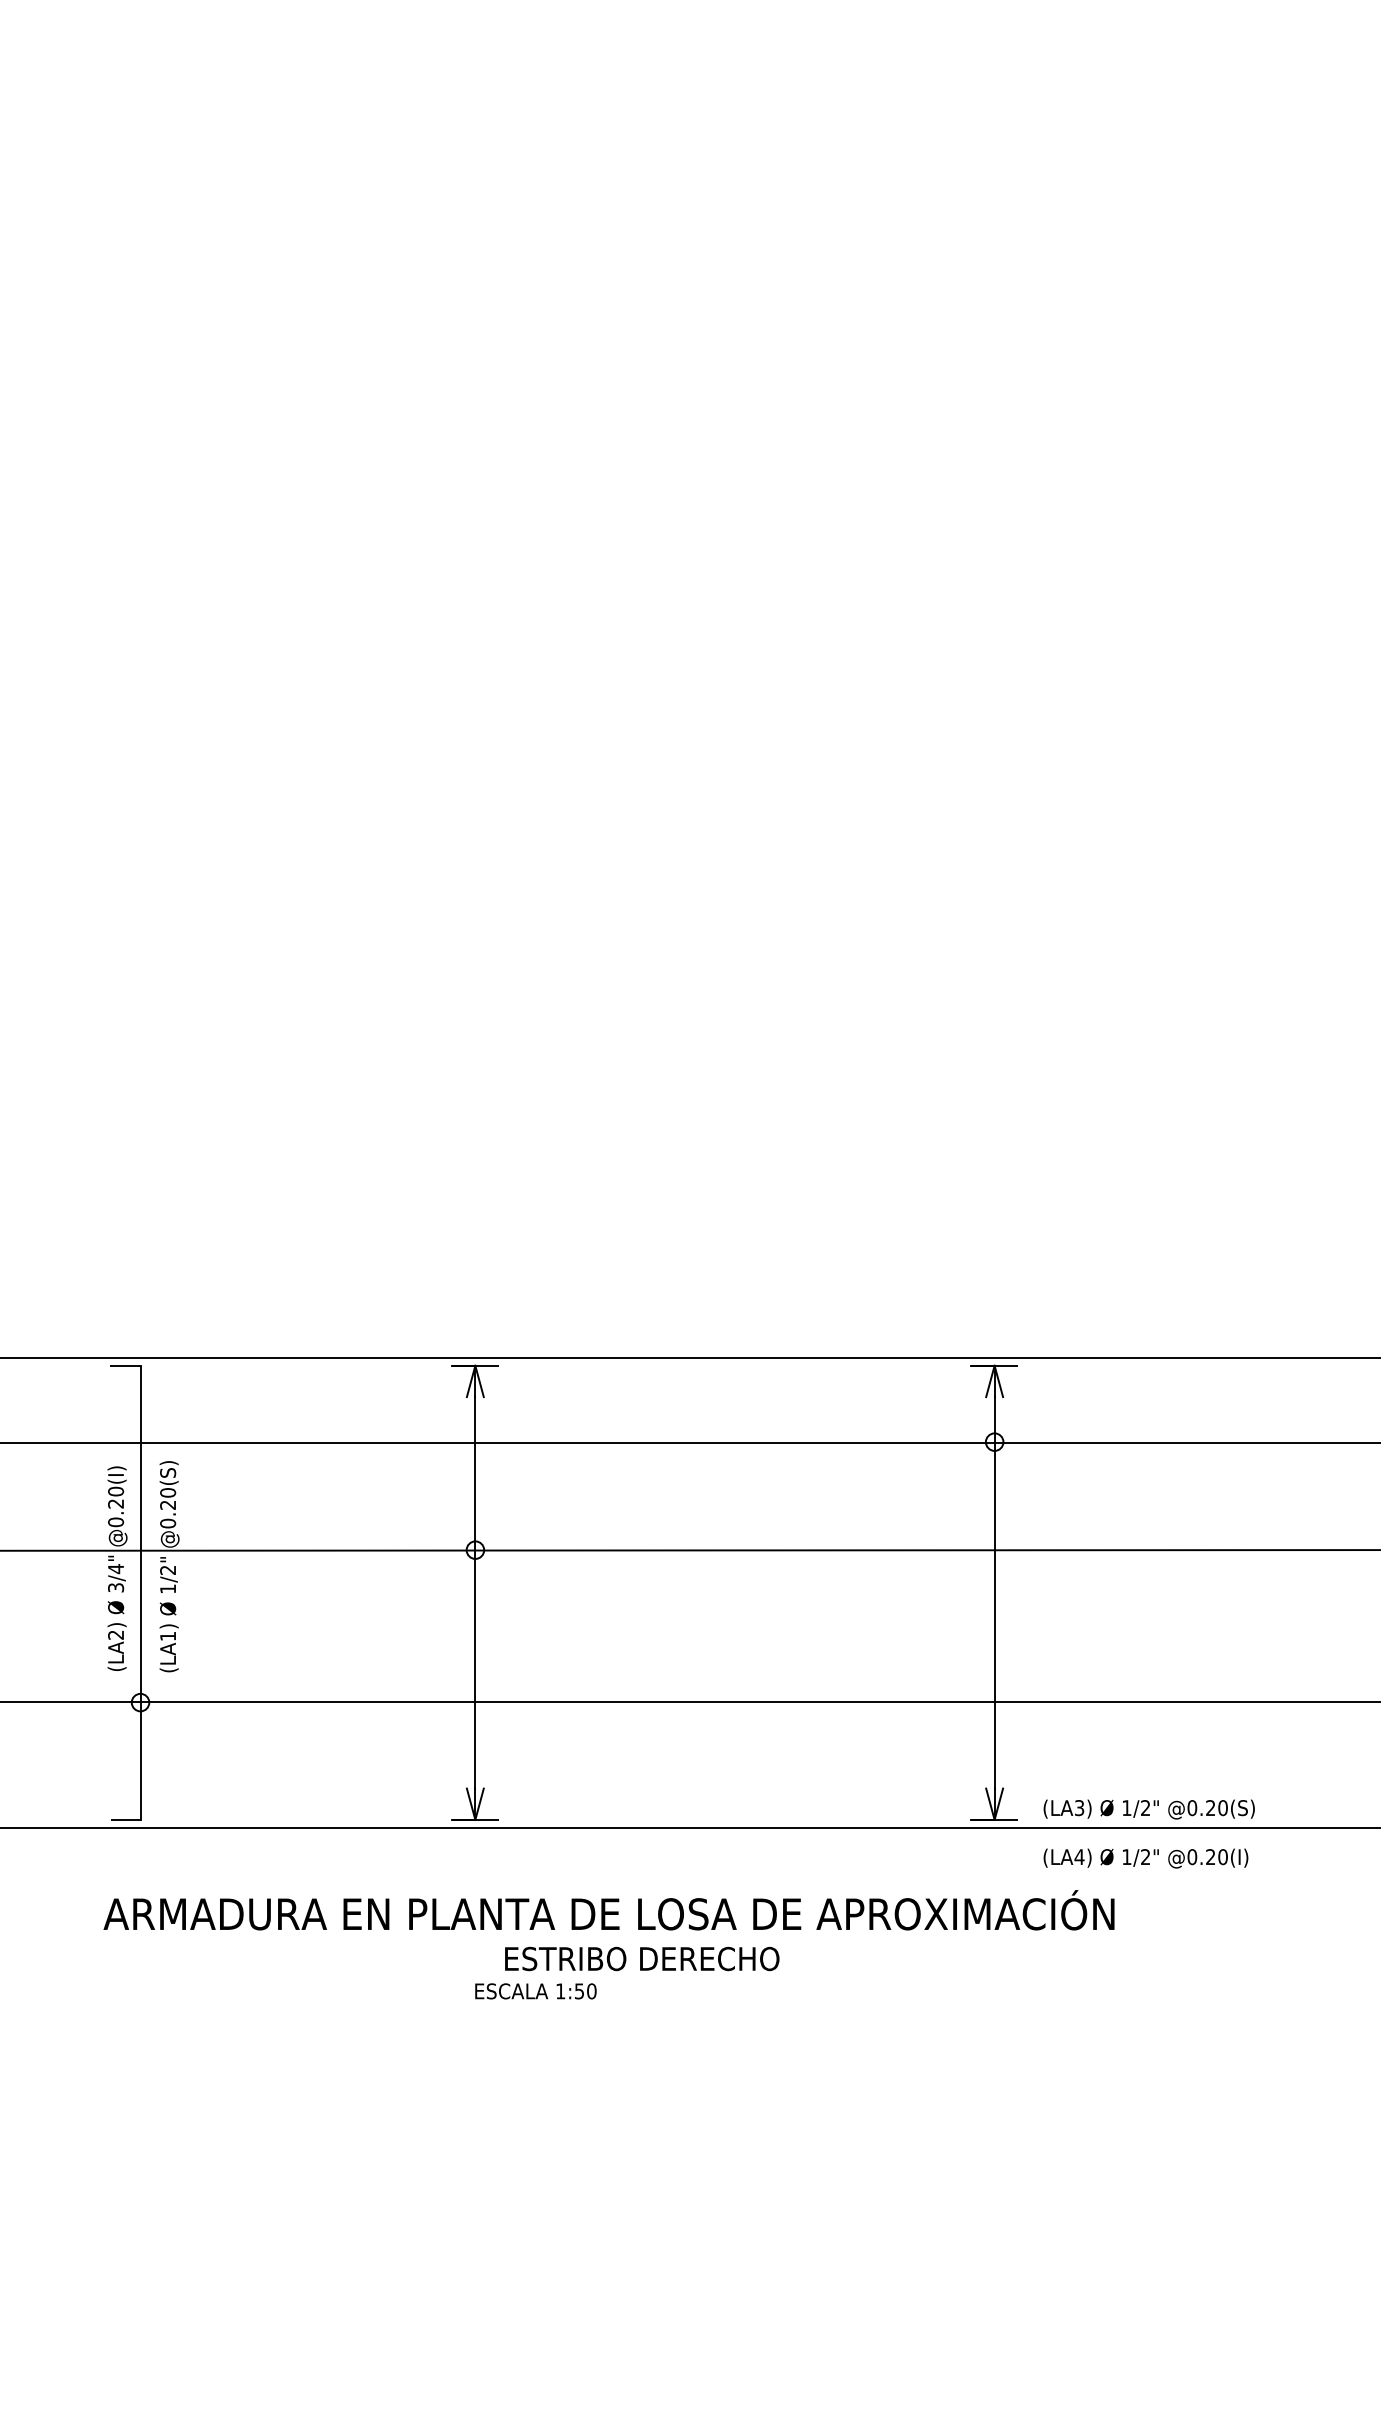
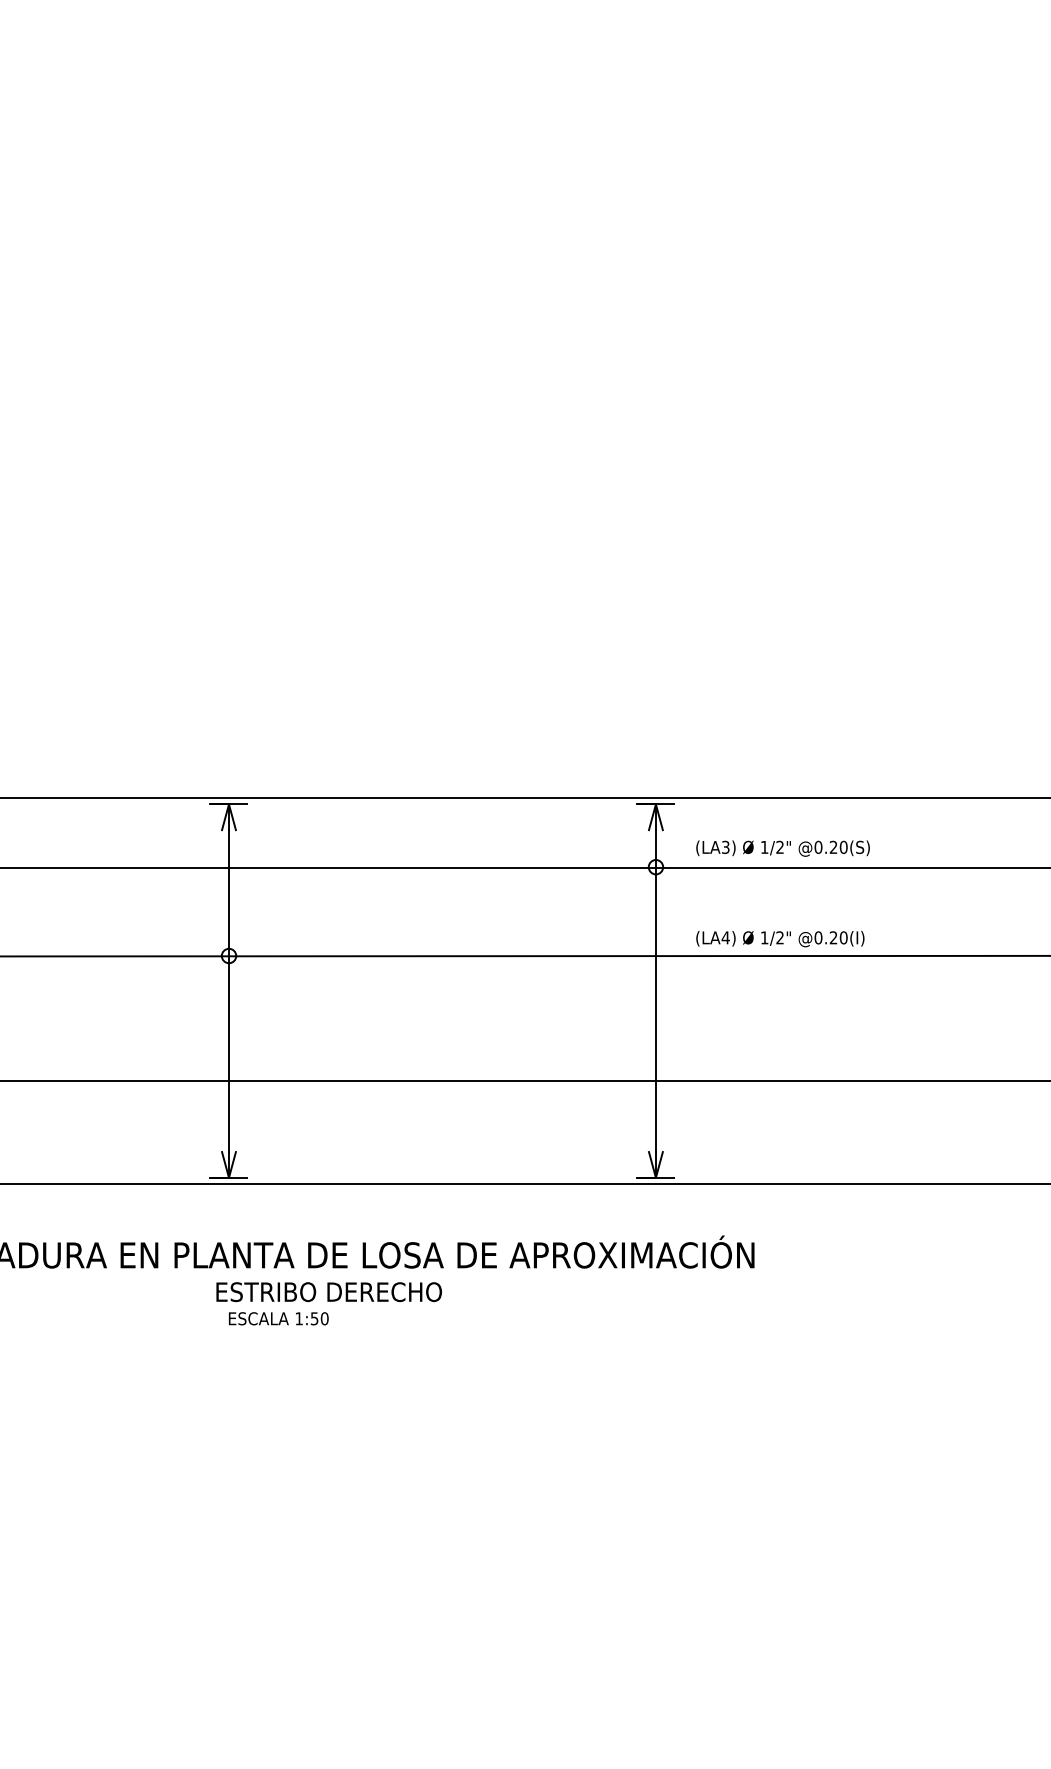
text: (1148, 1809) -> (782, 848), moved
text: (1145, 1858) -> (779, 939), moved
text: (642, 1958) -> (329, 1291), moved

